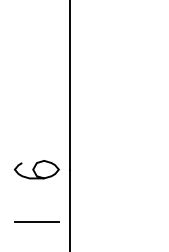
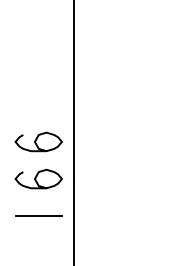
curve: (34, 134) -> (36, 141), added
line: (36, 221) -> (38, 215), moved

